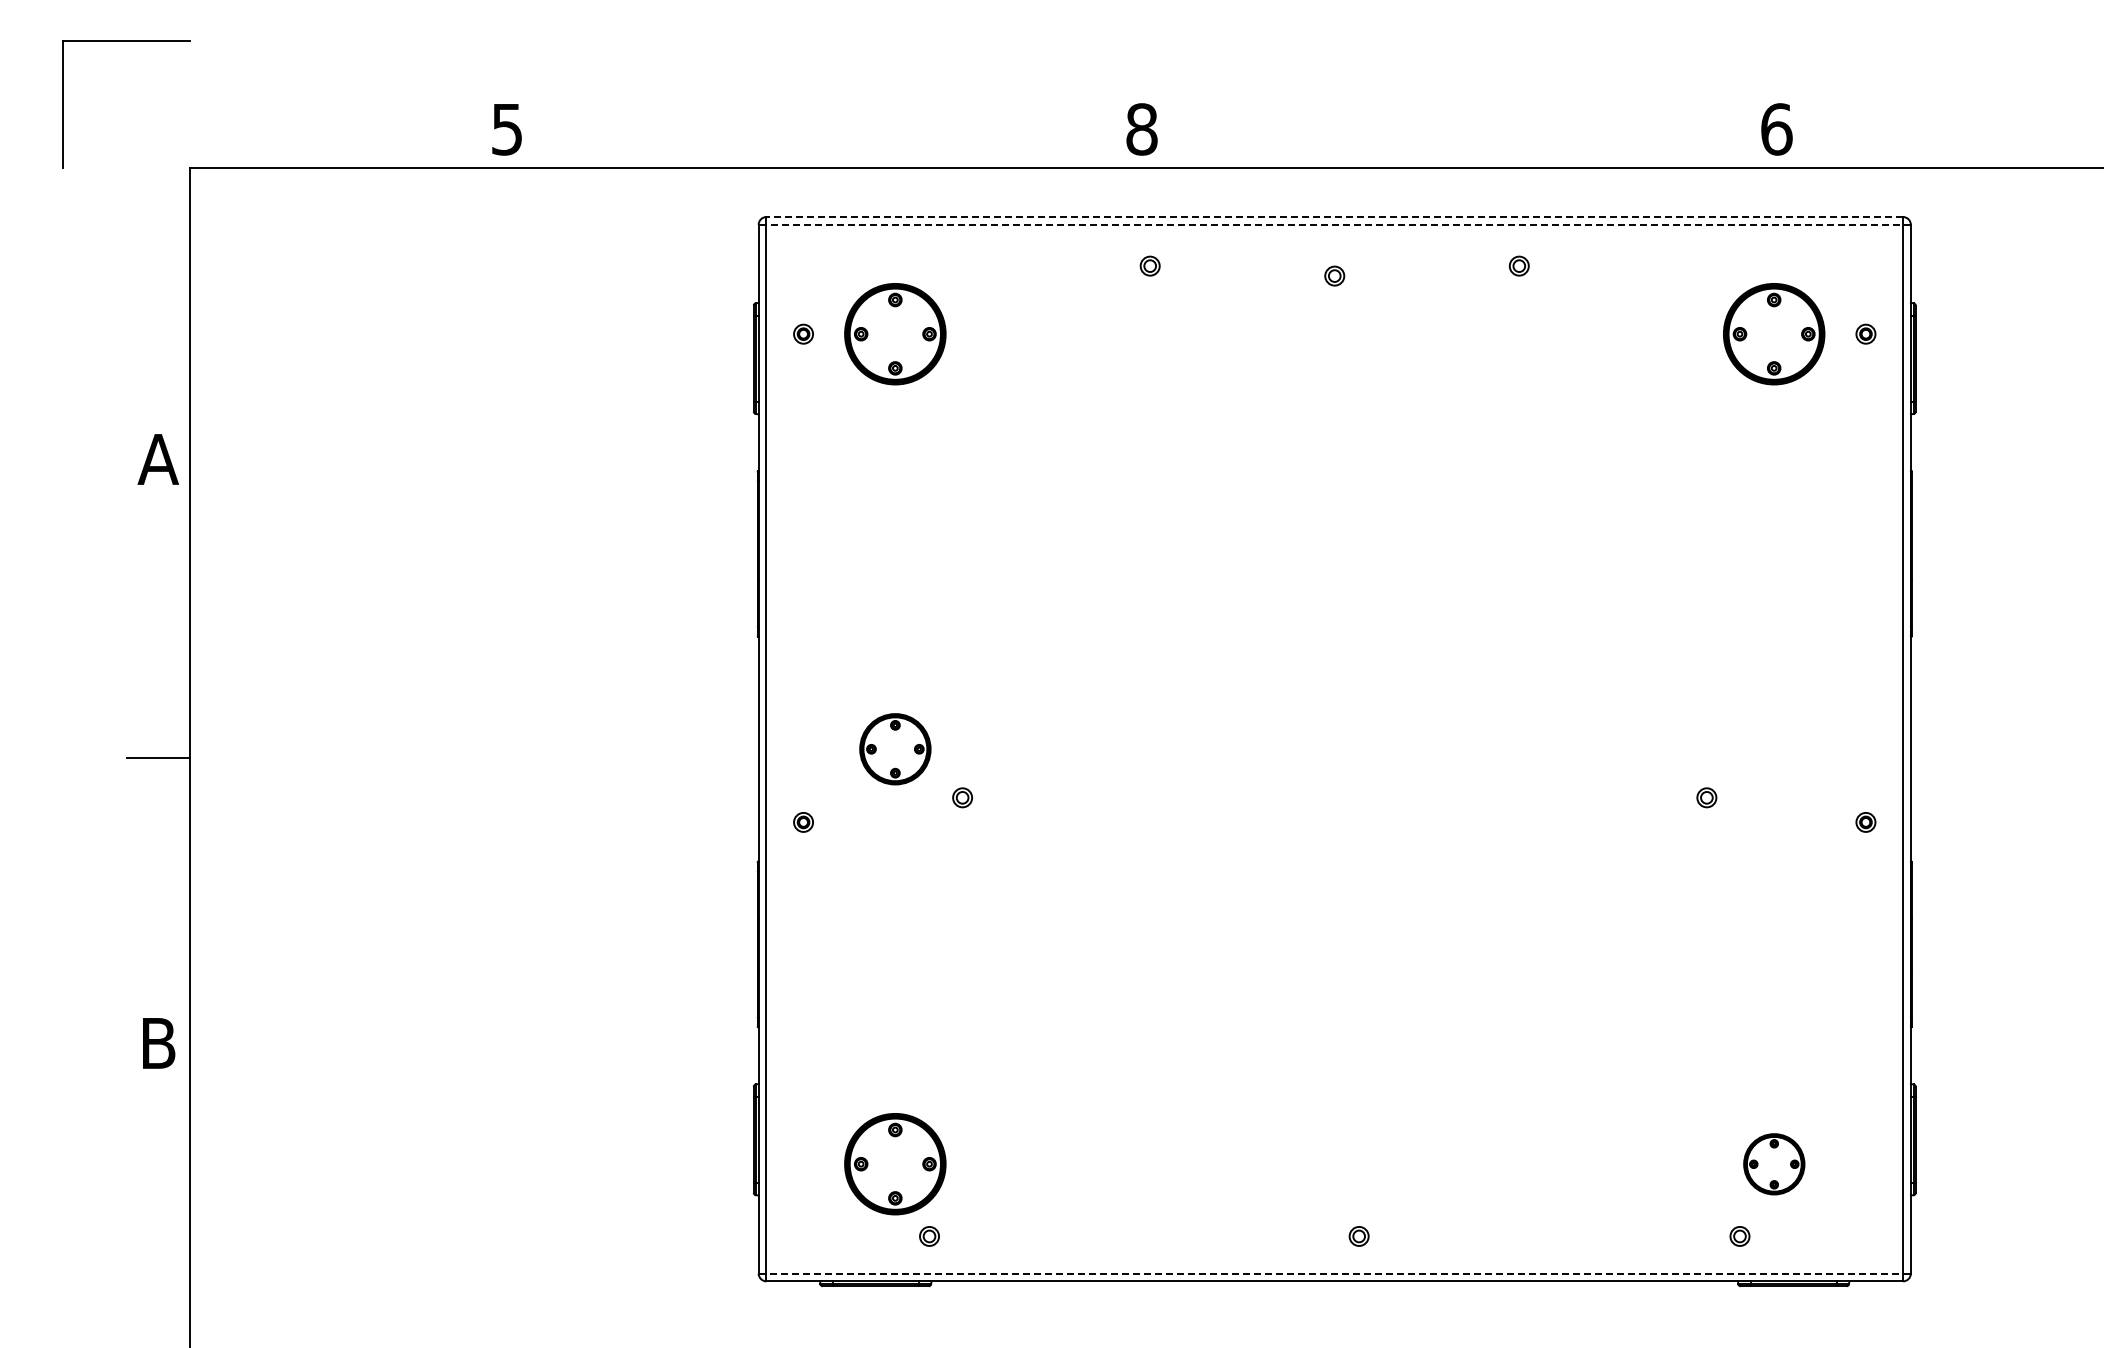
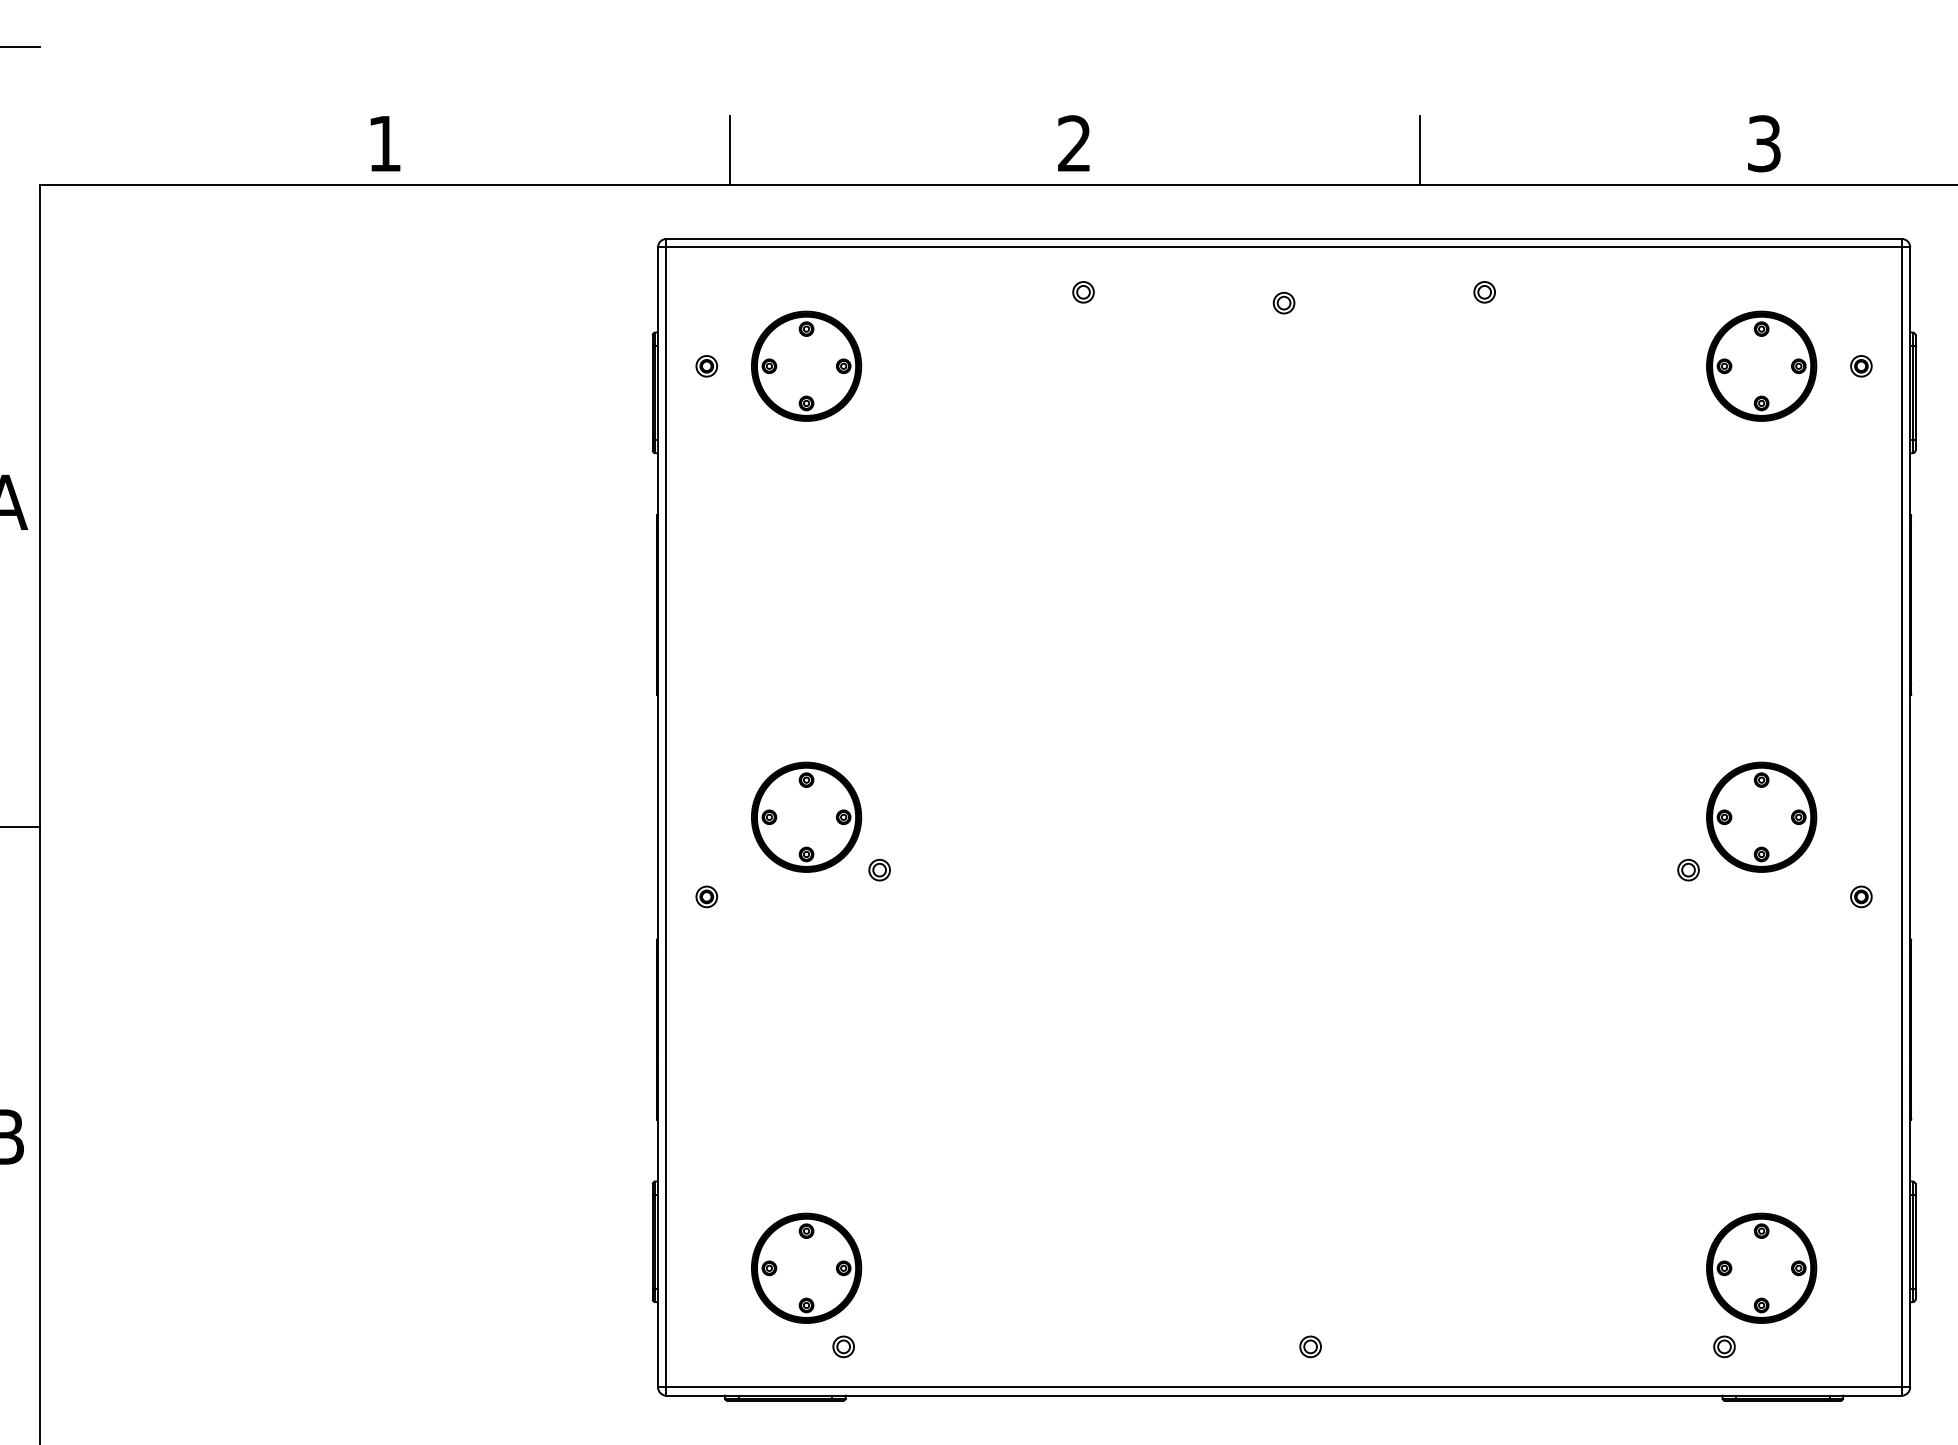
text: (506, 129) -> (383, 143), 5 -> 1
text: (1141, 129) -> (1074, 143), 8 -> 2
text: (1776, 129) -> (1764, 143), 6 -> 3
line: (824, 135) -> (729, 150), added
line: (1459, 135) -> (1419, 150), added
line: (1334, 217) -> (1283, 239), dashed -> solid
line: (1334, 224) -> (1283, 247), dashed -> solid
part: (895, 749) -> (806, 817), size x1.43
part: (1774, 749) -> (1762, 817), added
part: (1774, 1164) -> (1762, 1268), size x1.67
line: (1335, 1273) -> (1284, 1387), dashed -> solid

